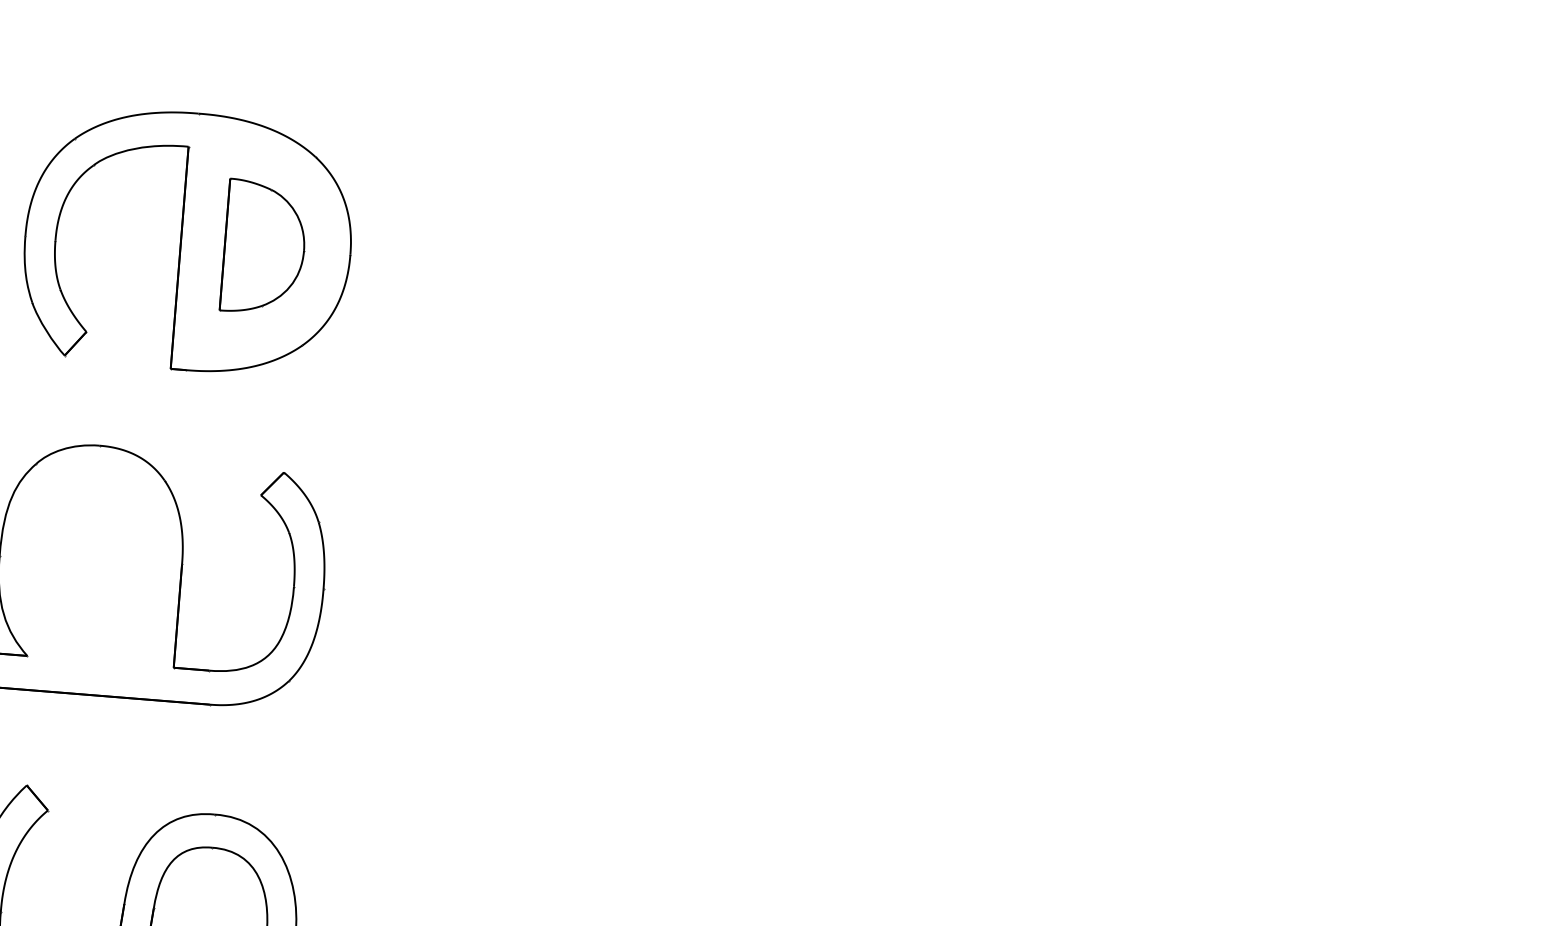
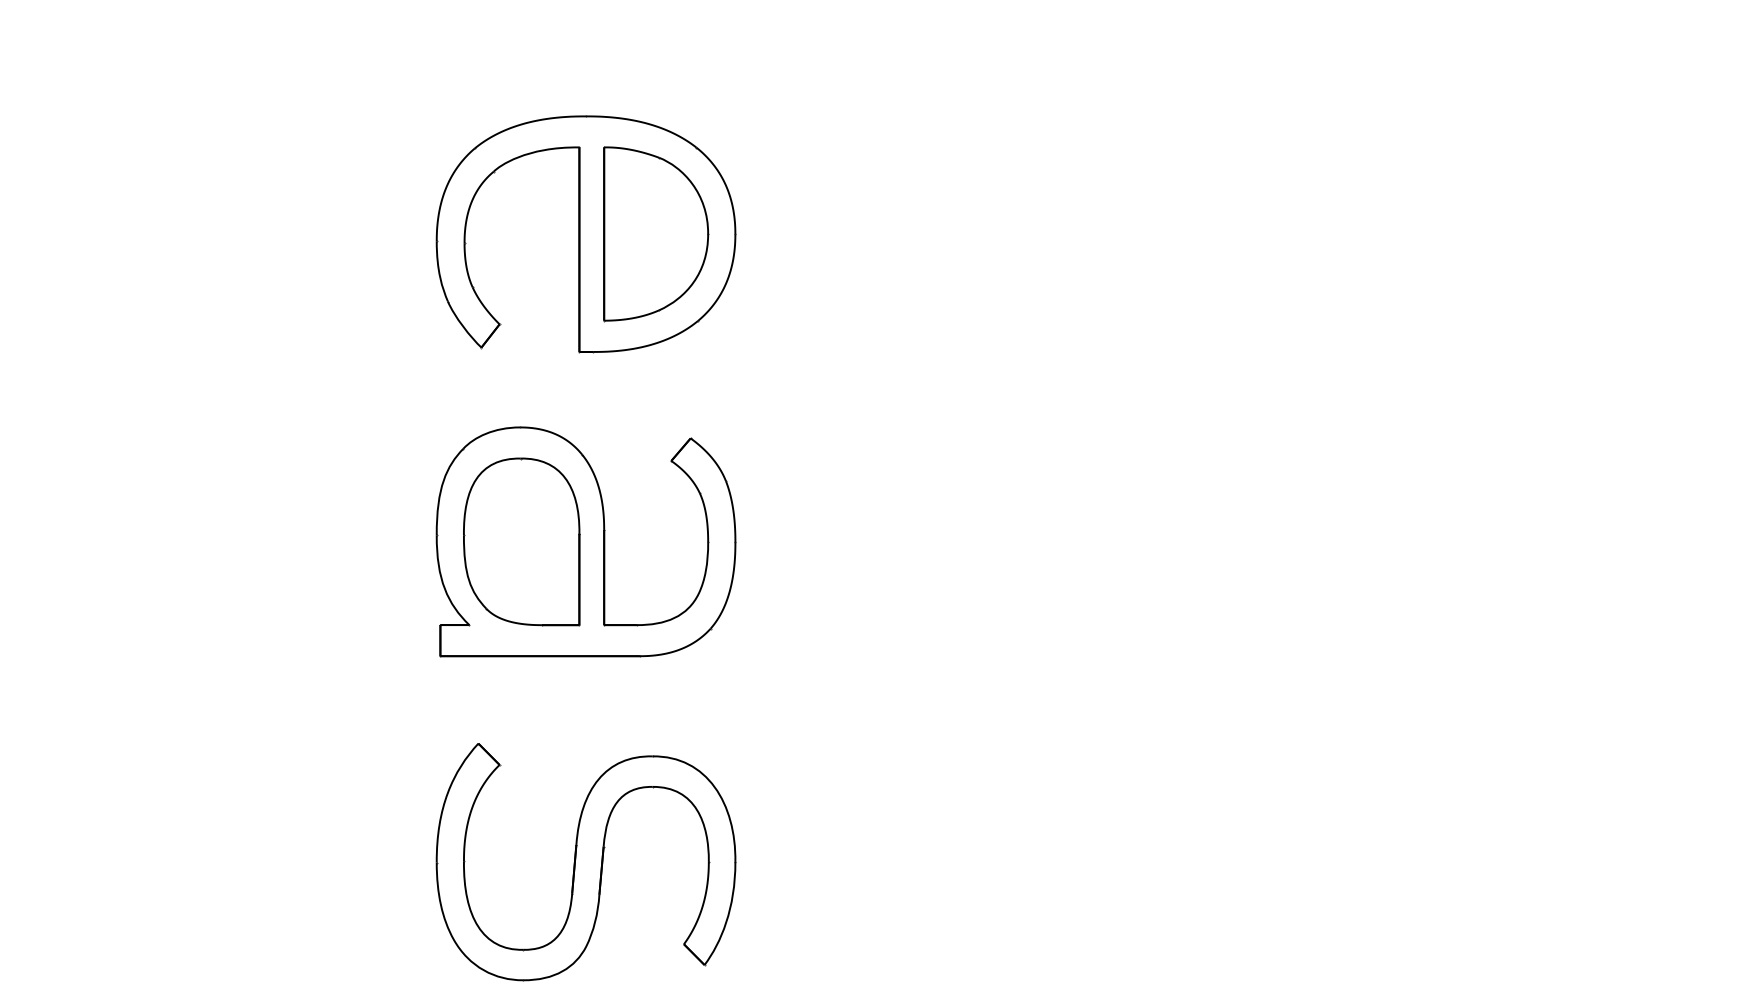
part: (264, 248) -> (656, 234), size x1.43
part: (91, 569) -> (521, 541), added

